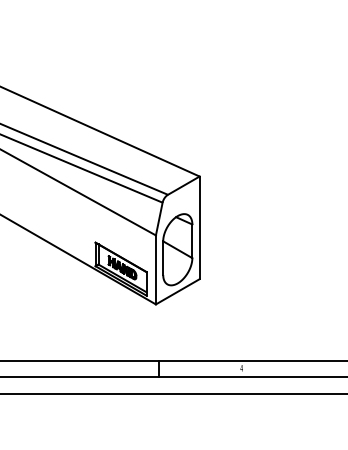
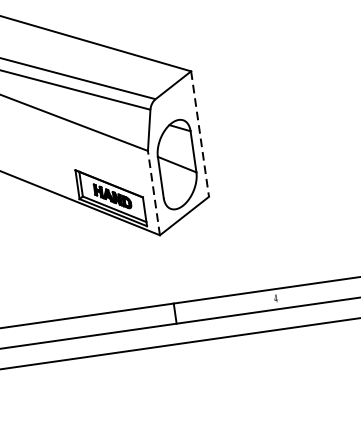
line: (199, 228) -> (200, 134), solid -> dashed
line: (155, 269) -> (153, 192), solid -> dashed

